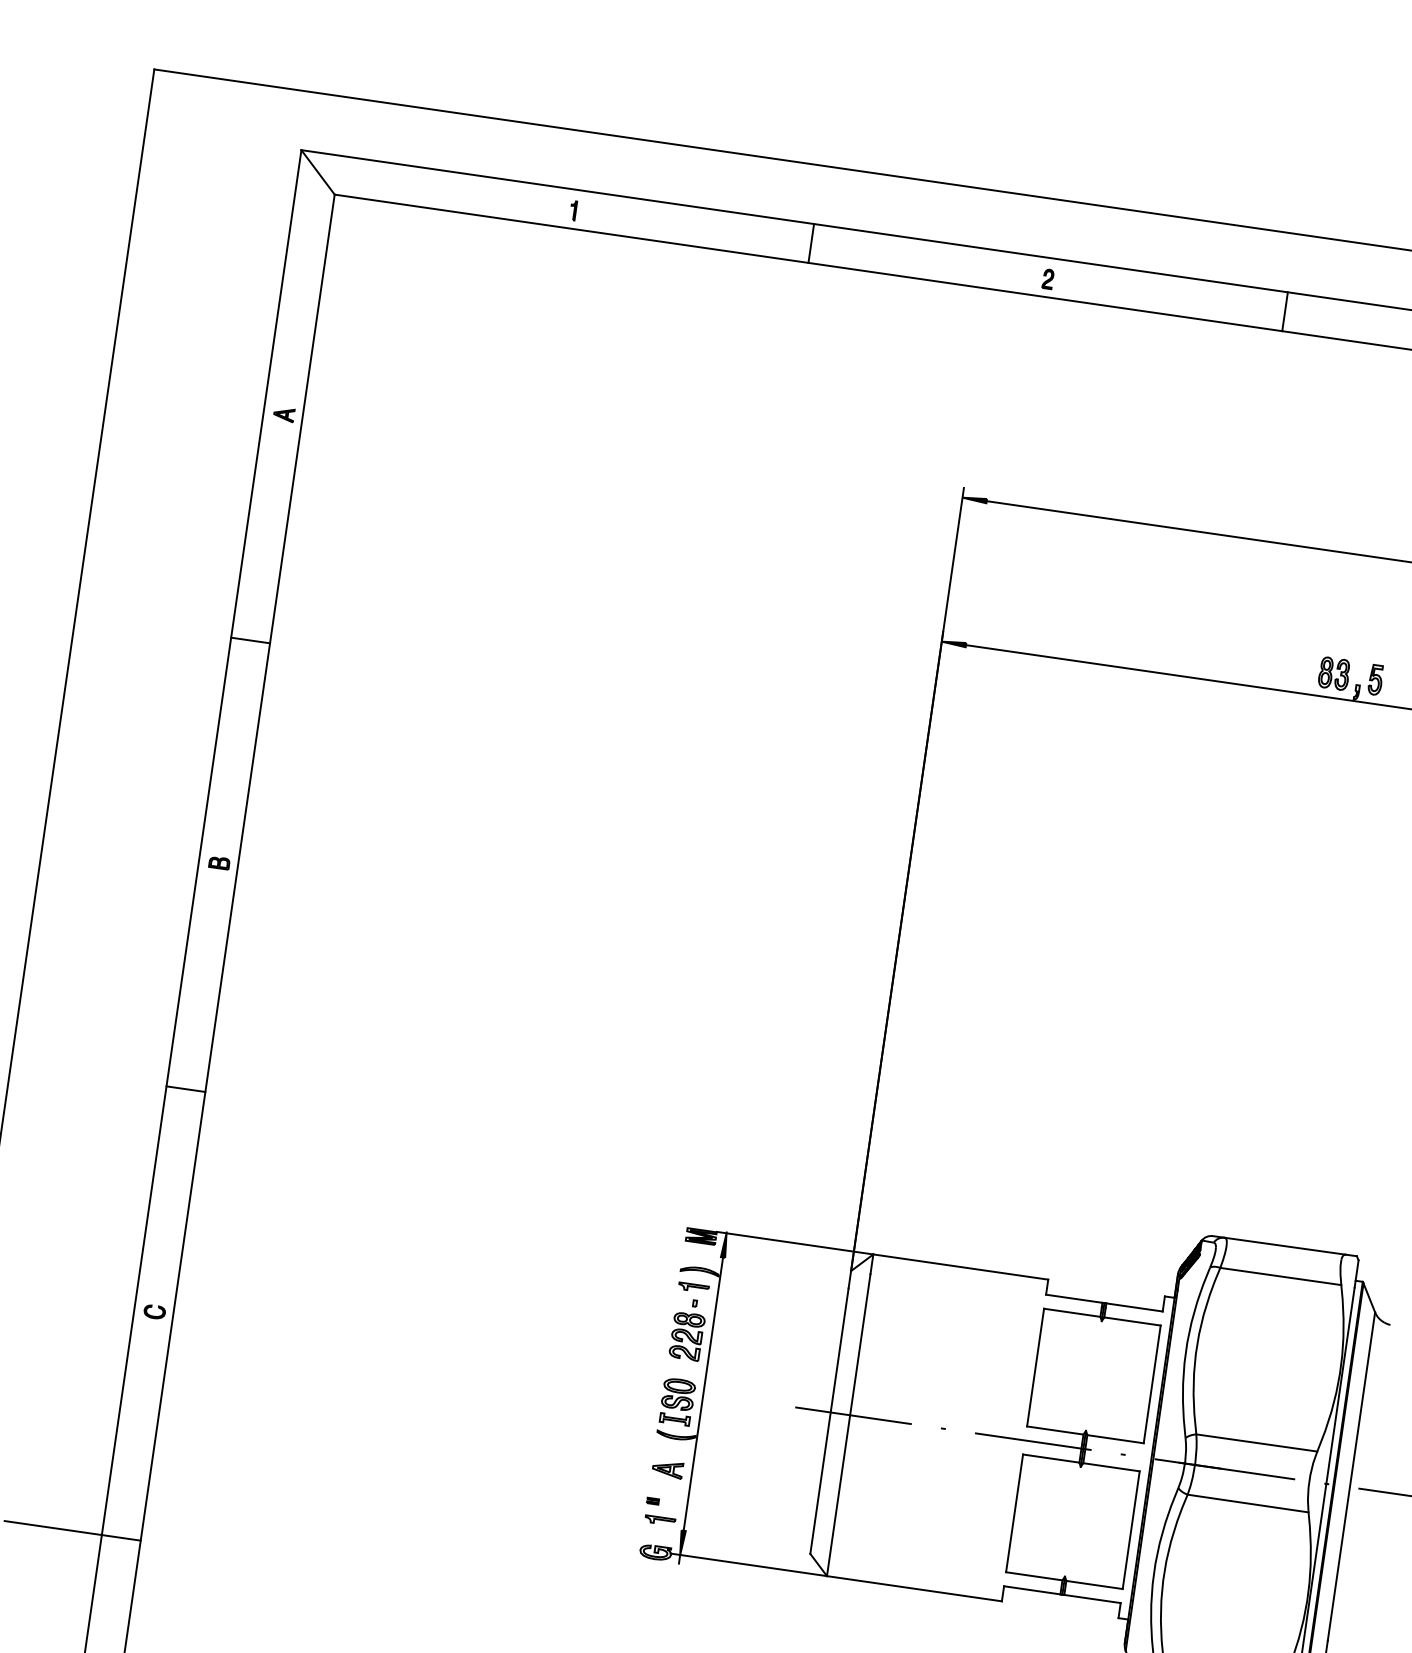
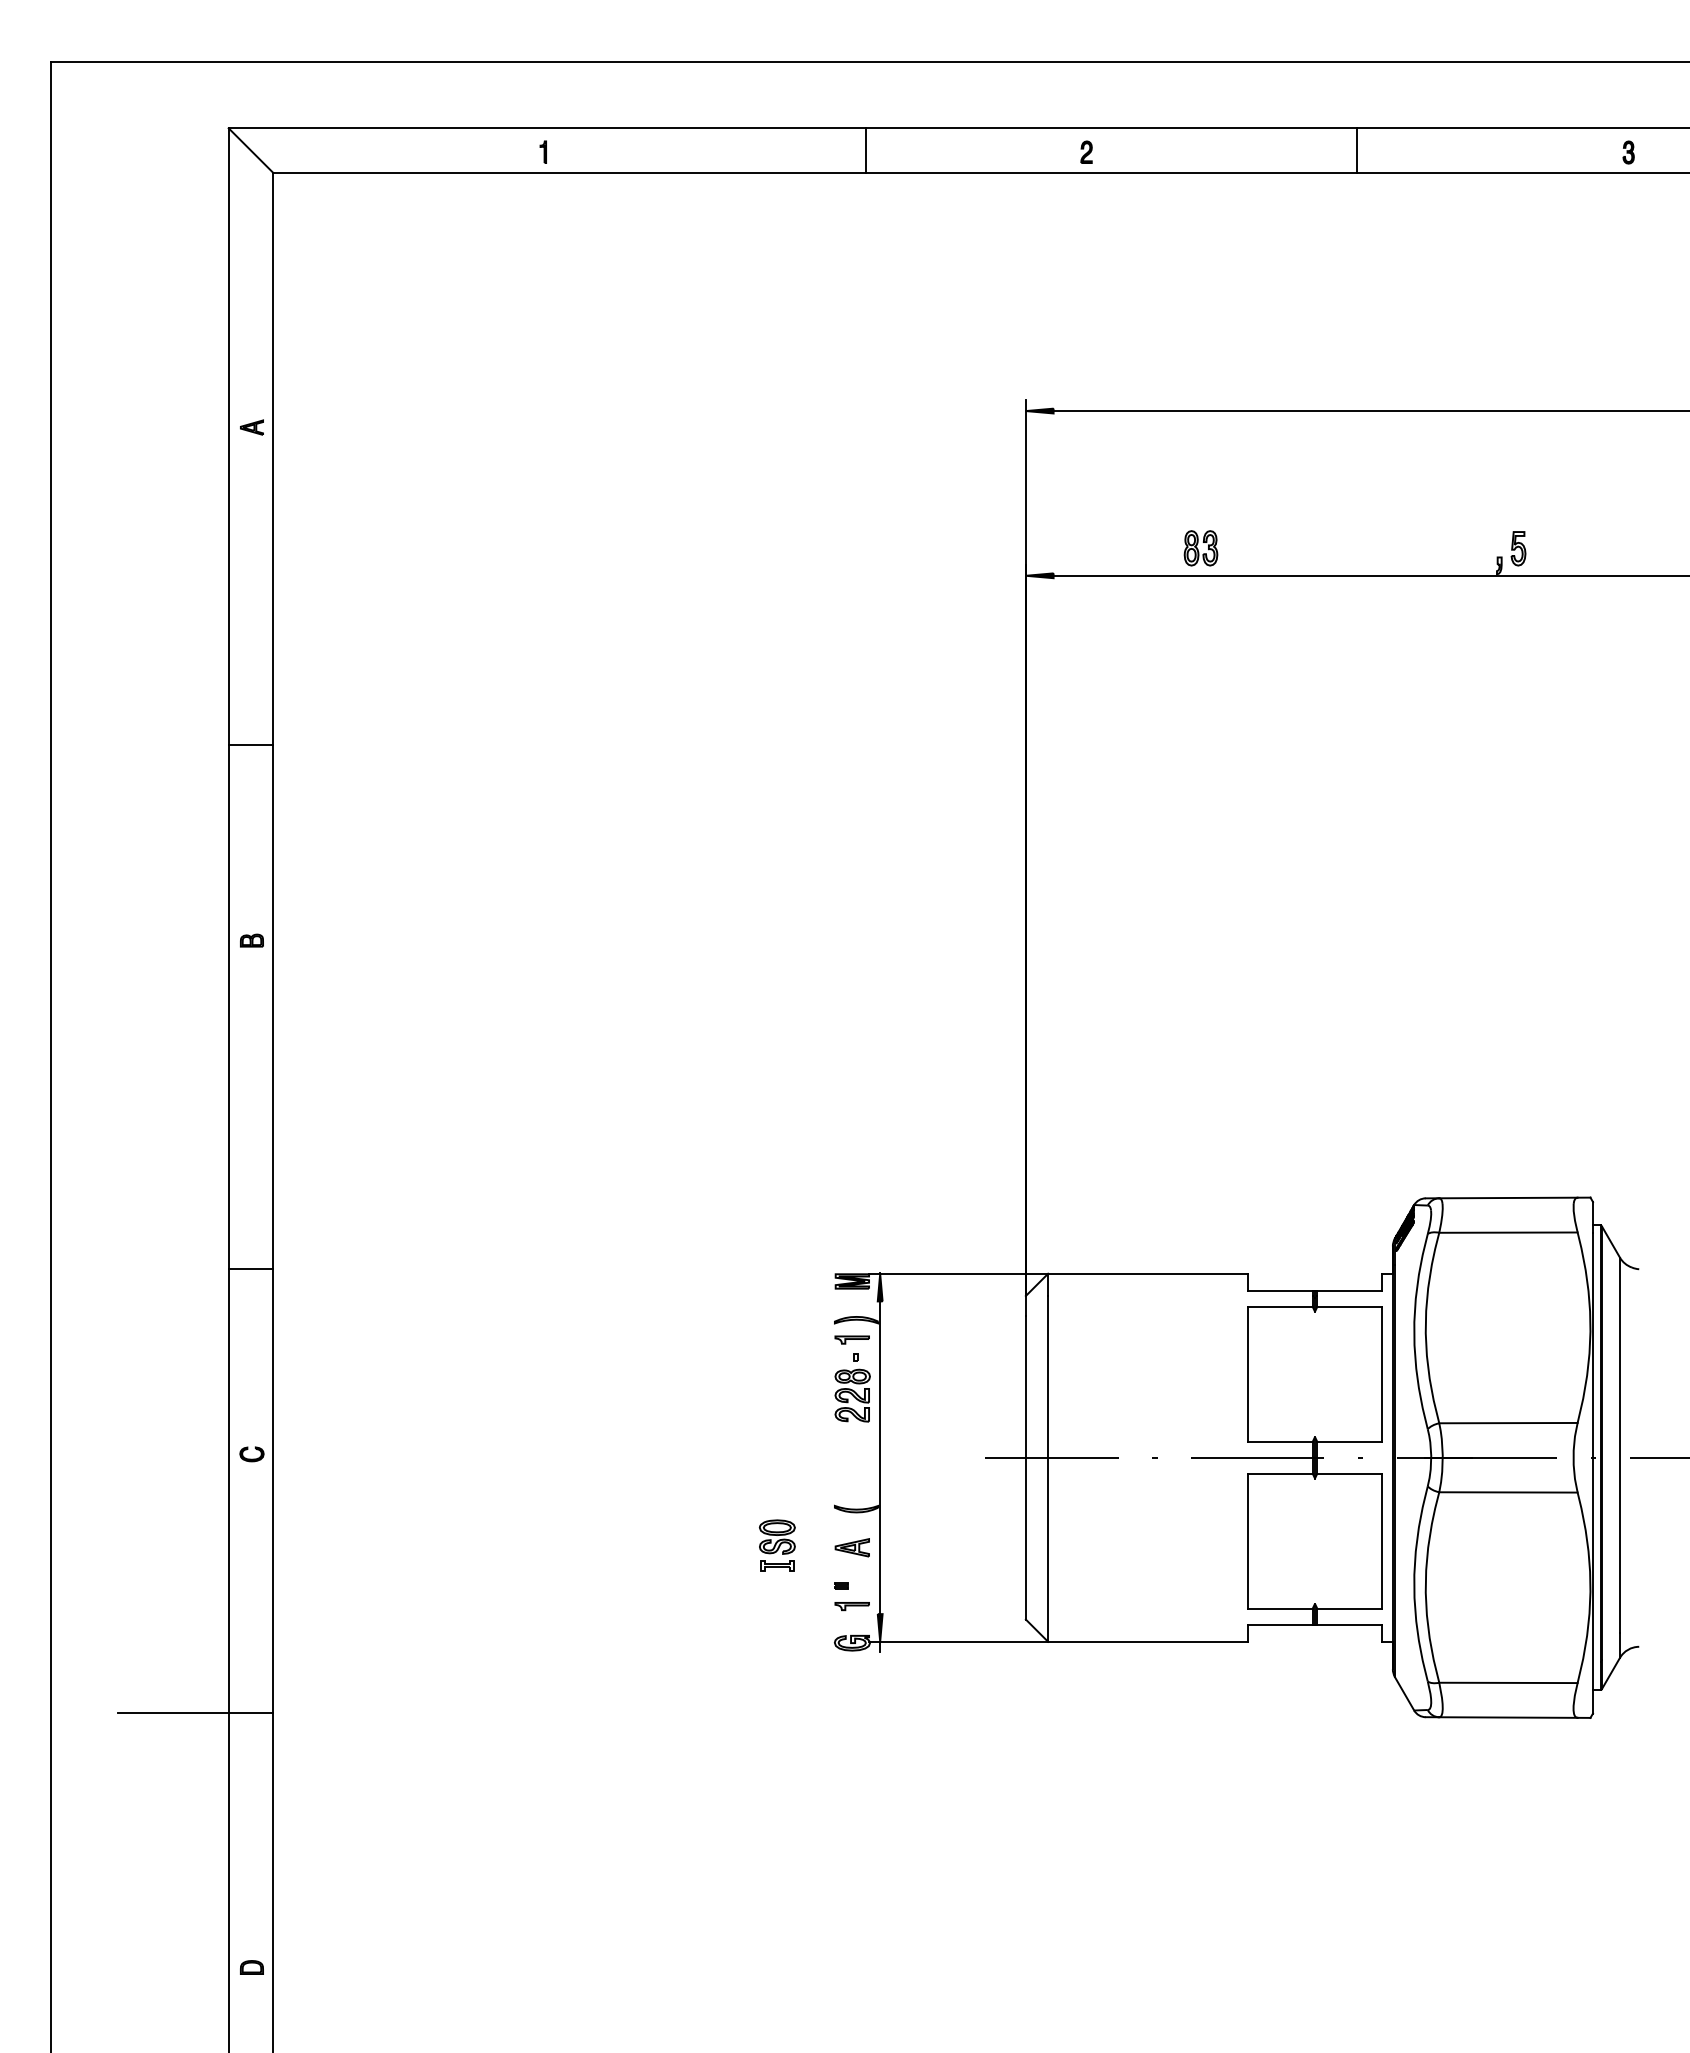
line: (811, 243) -> (866, 150), moved
line: (250, 640) -> (250, 745), moved
part: (1333, 673) -> (1200, 548), moved
line: (185, 1089) -> (250, 1268), moved
part: (676, 1401) -> (776, 1545), moved

